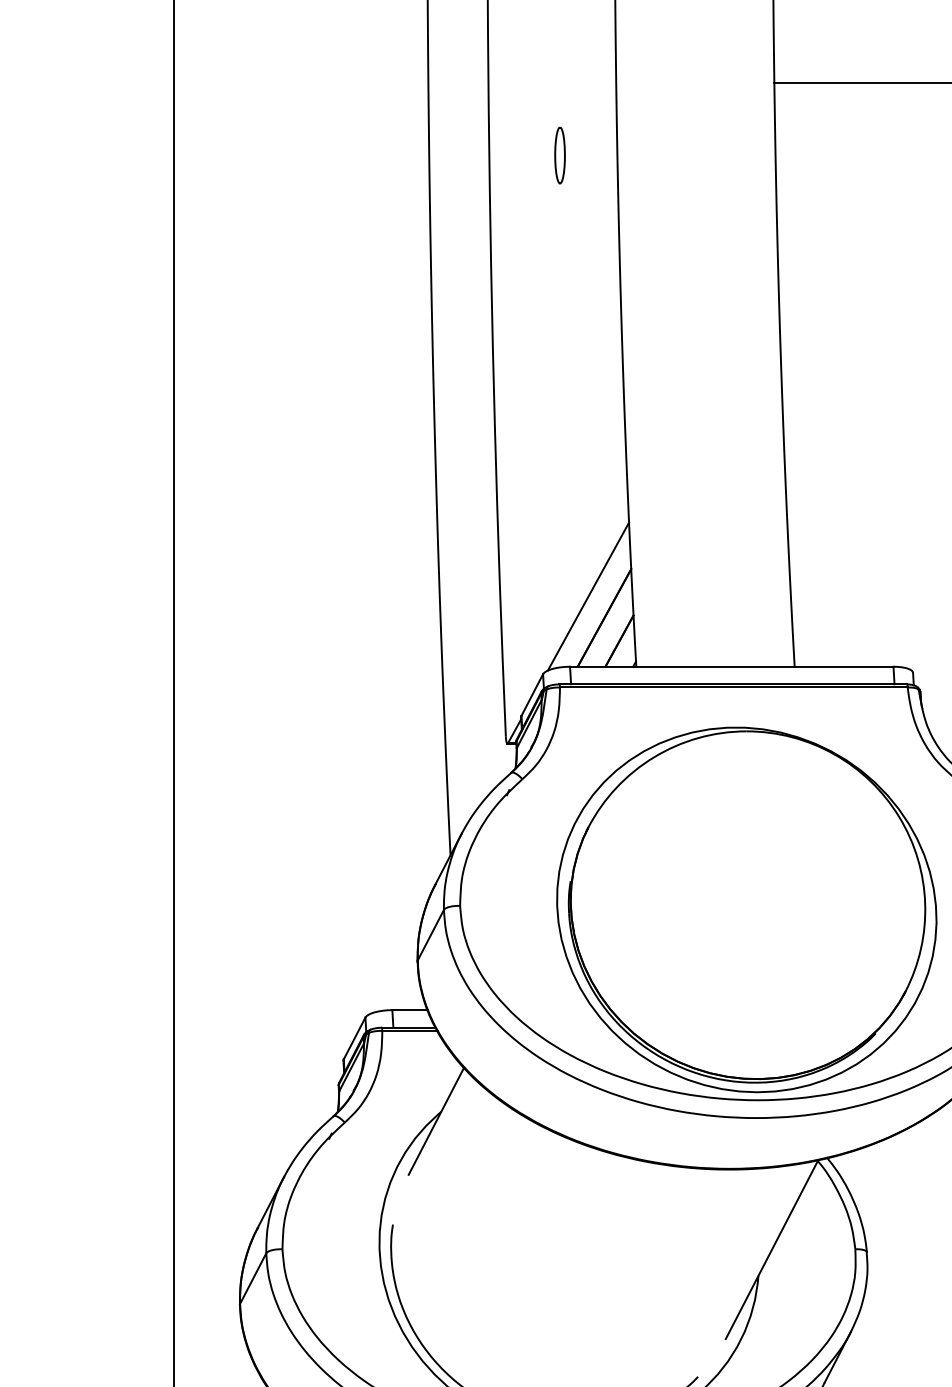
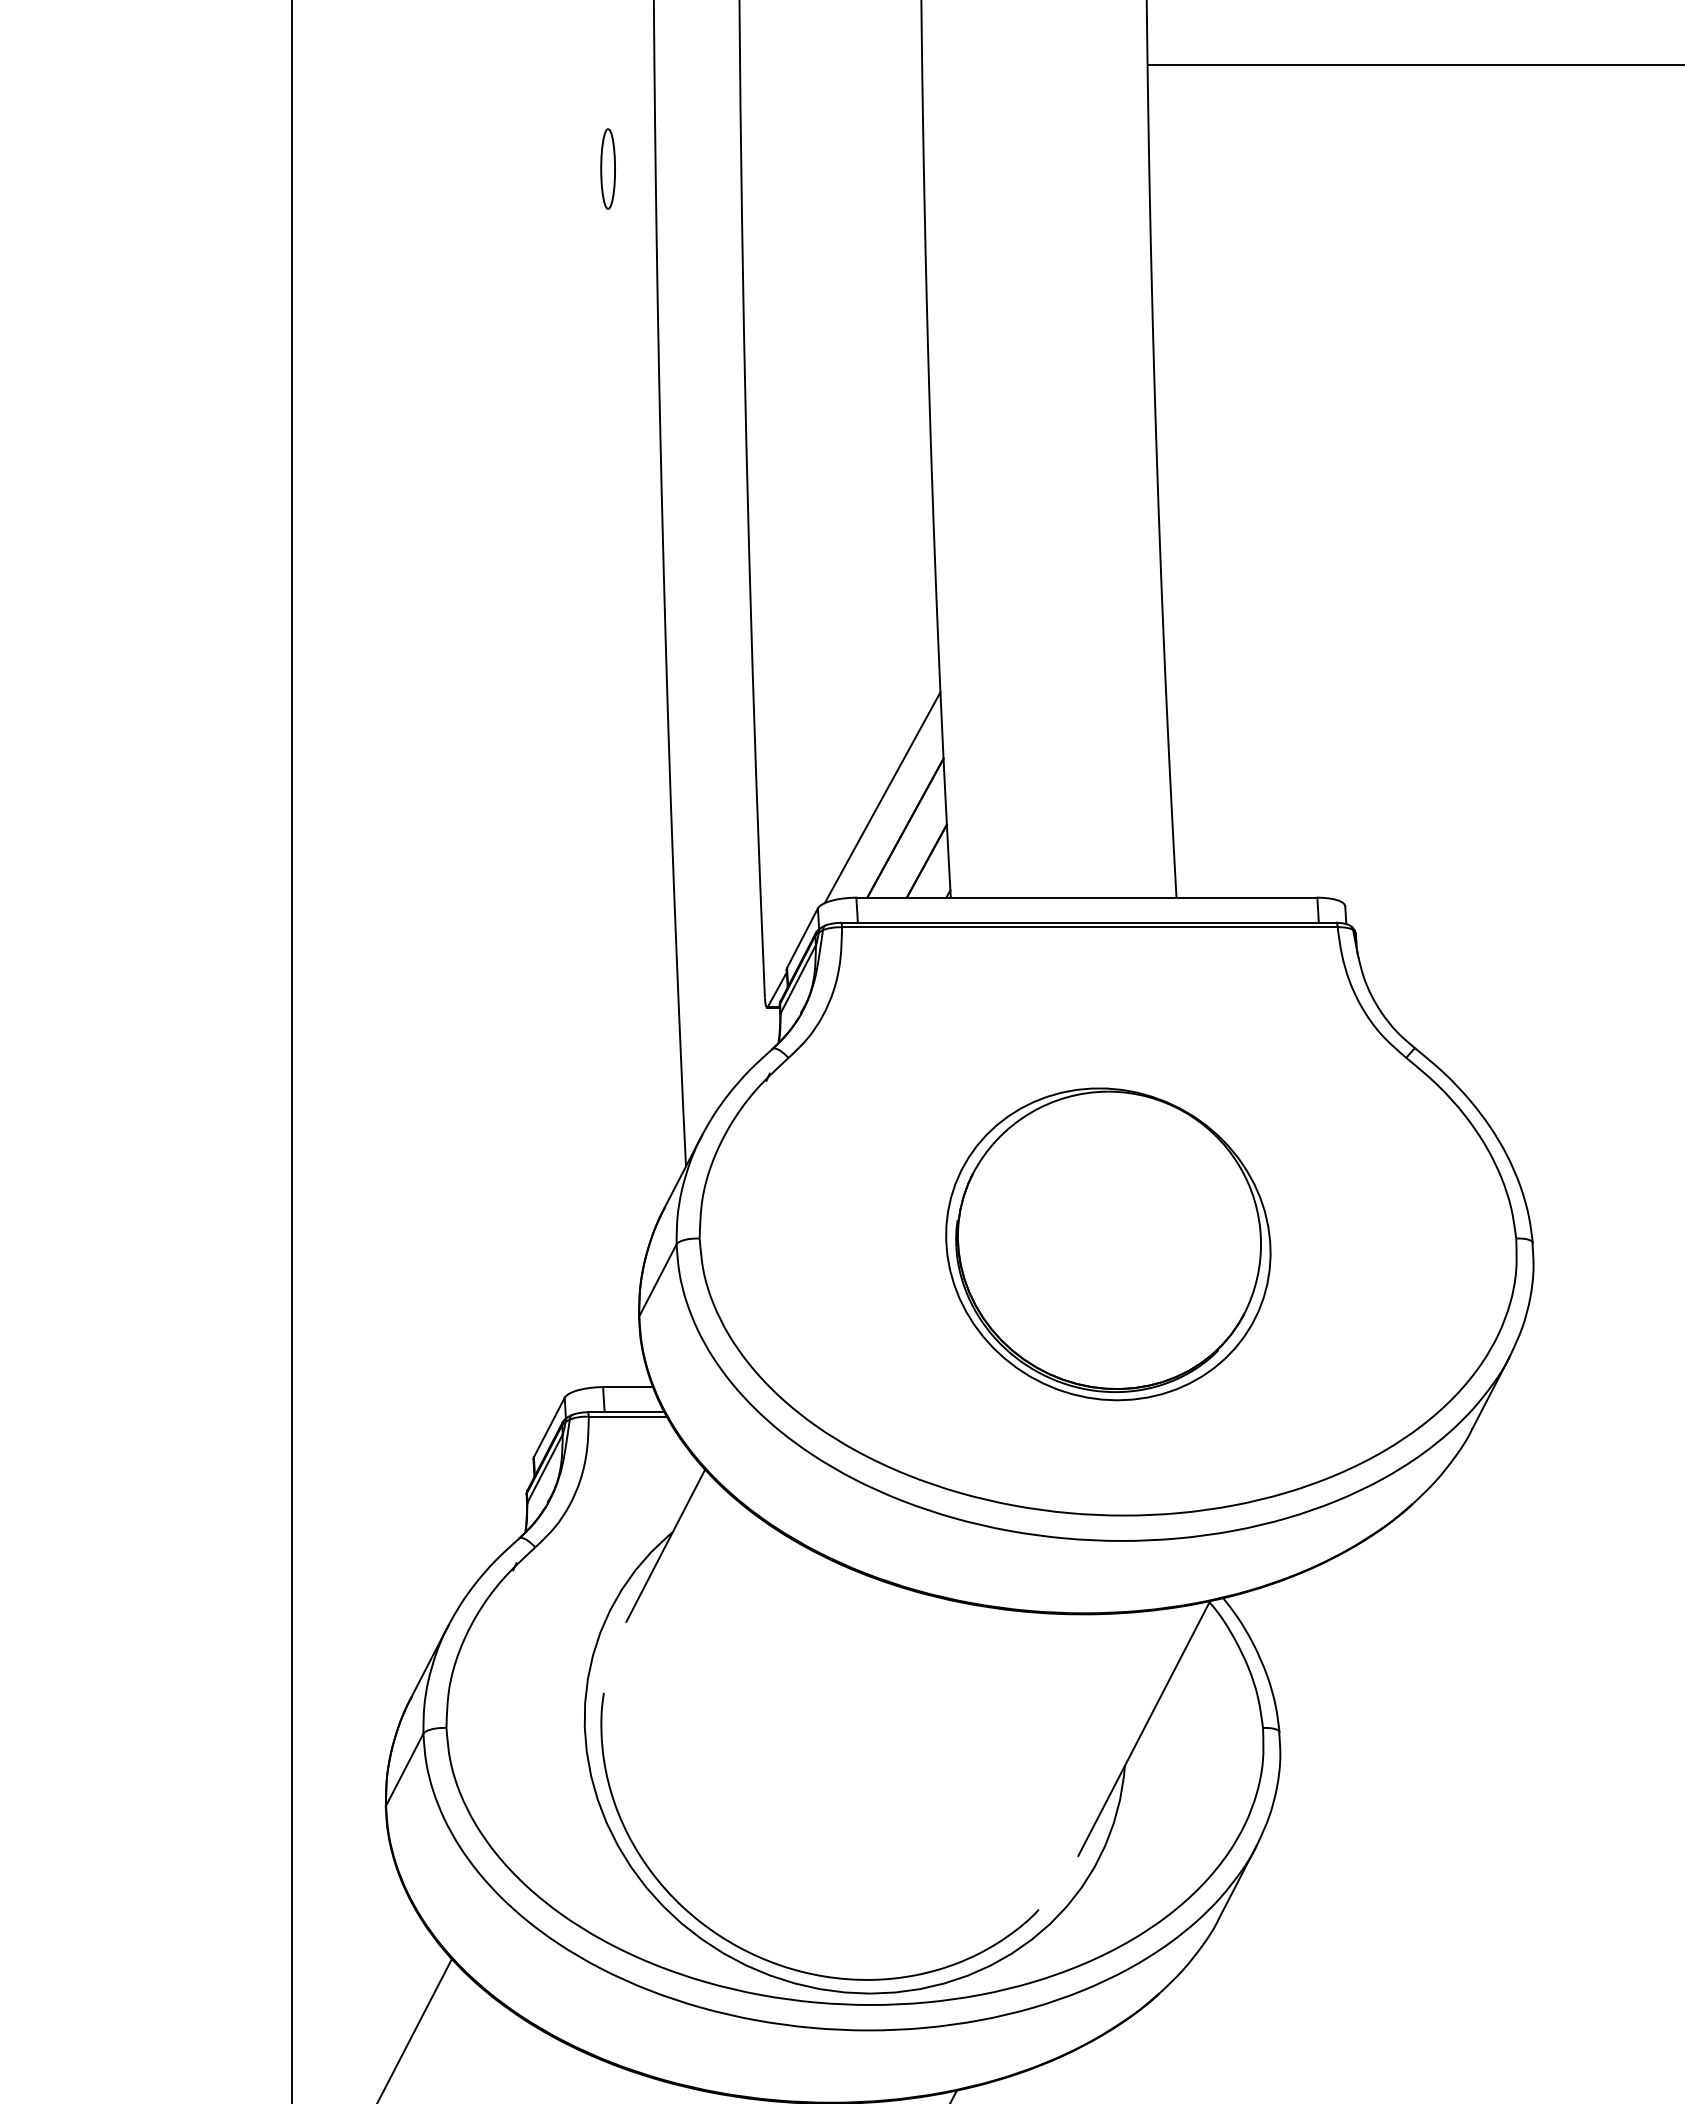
part: (559, 155) -> (607, 168), moved
part: (746, 910) -> (1108, 1244), size x0.6

